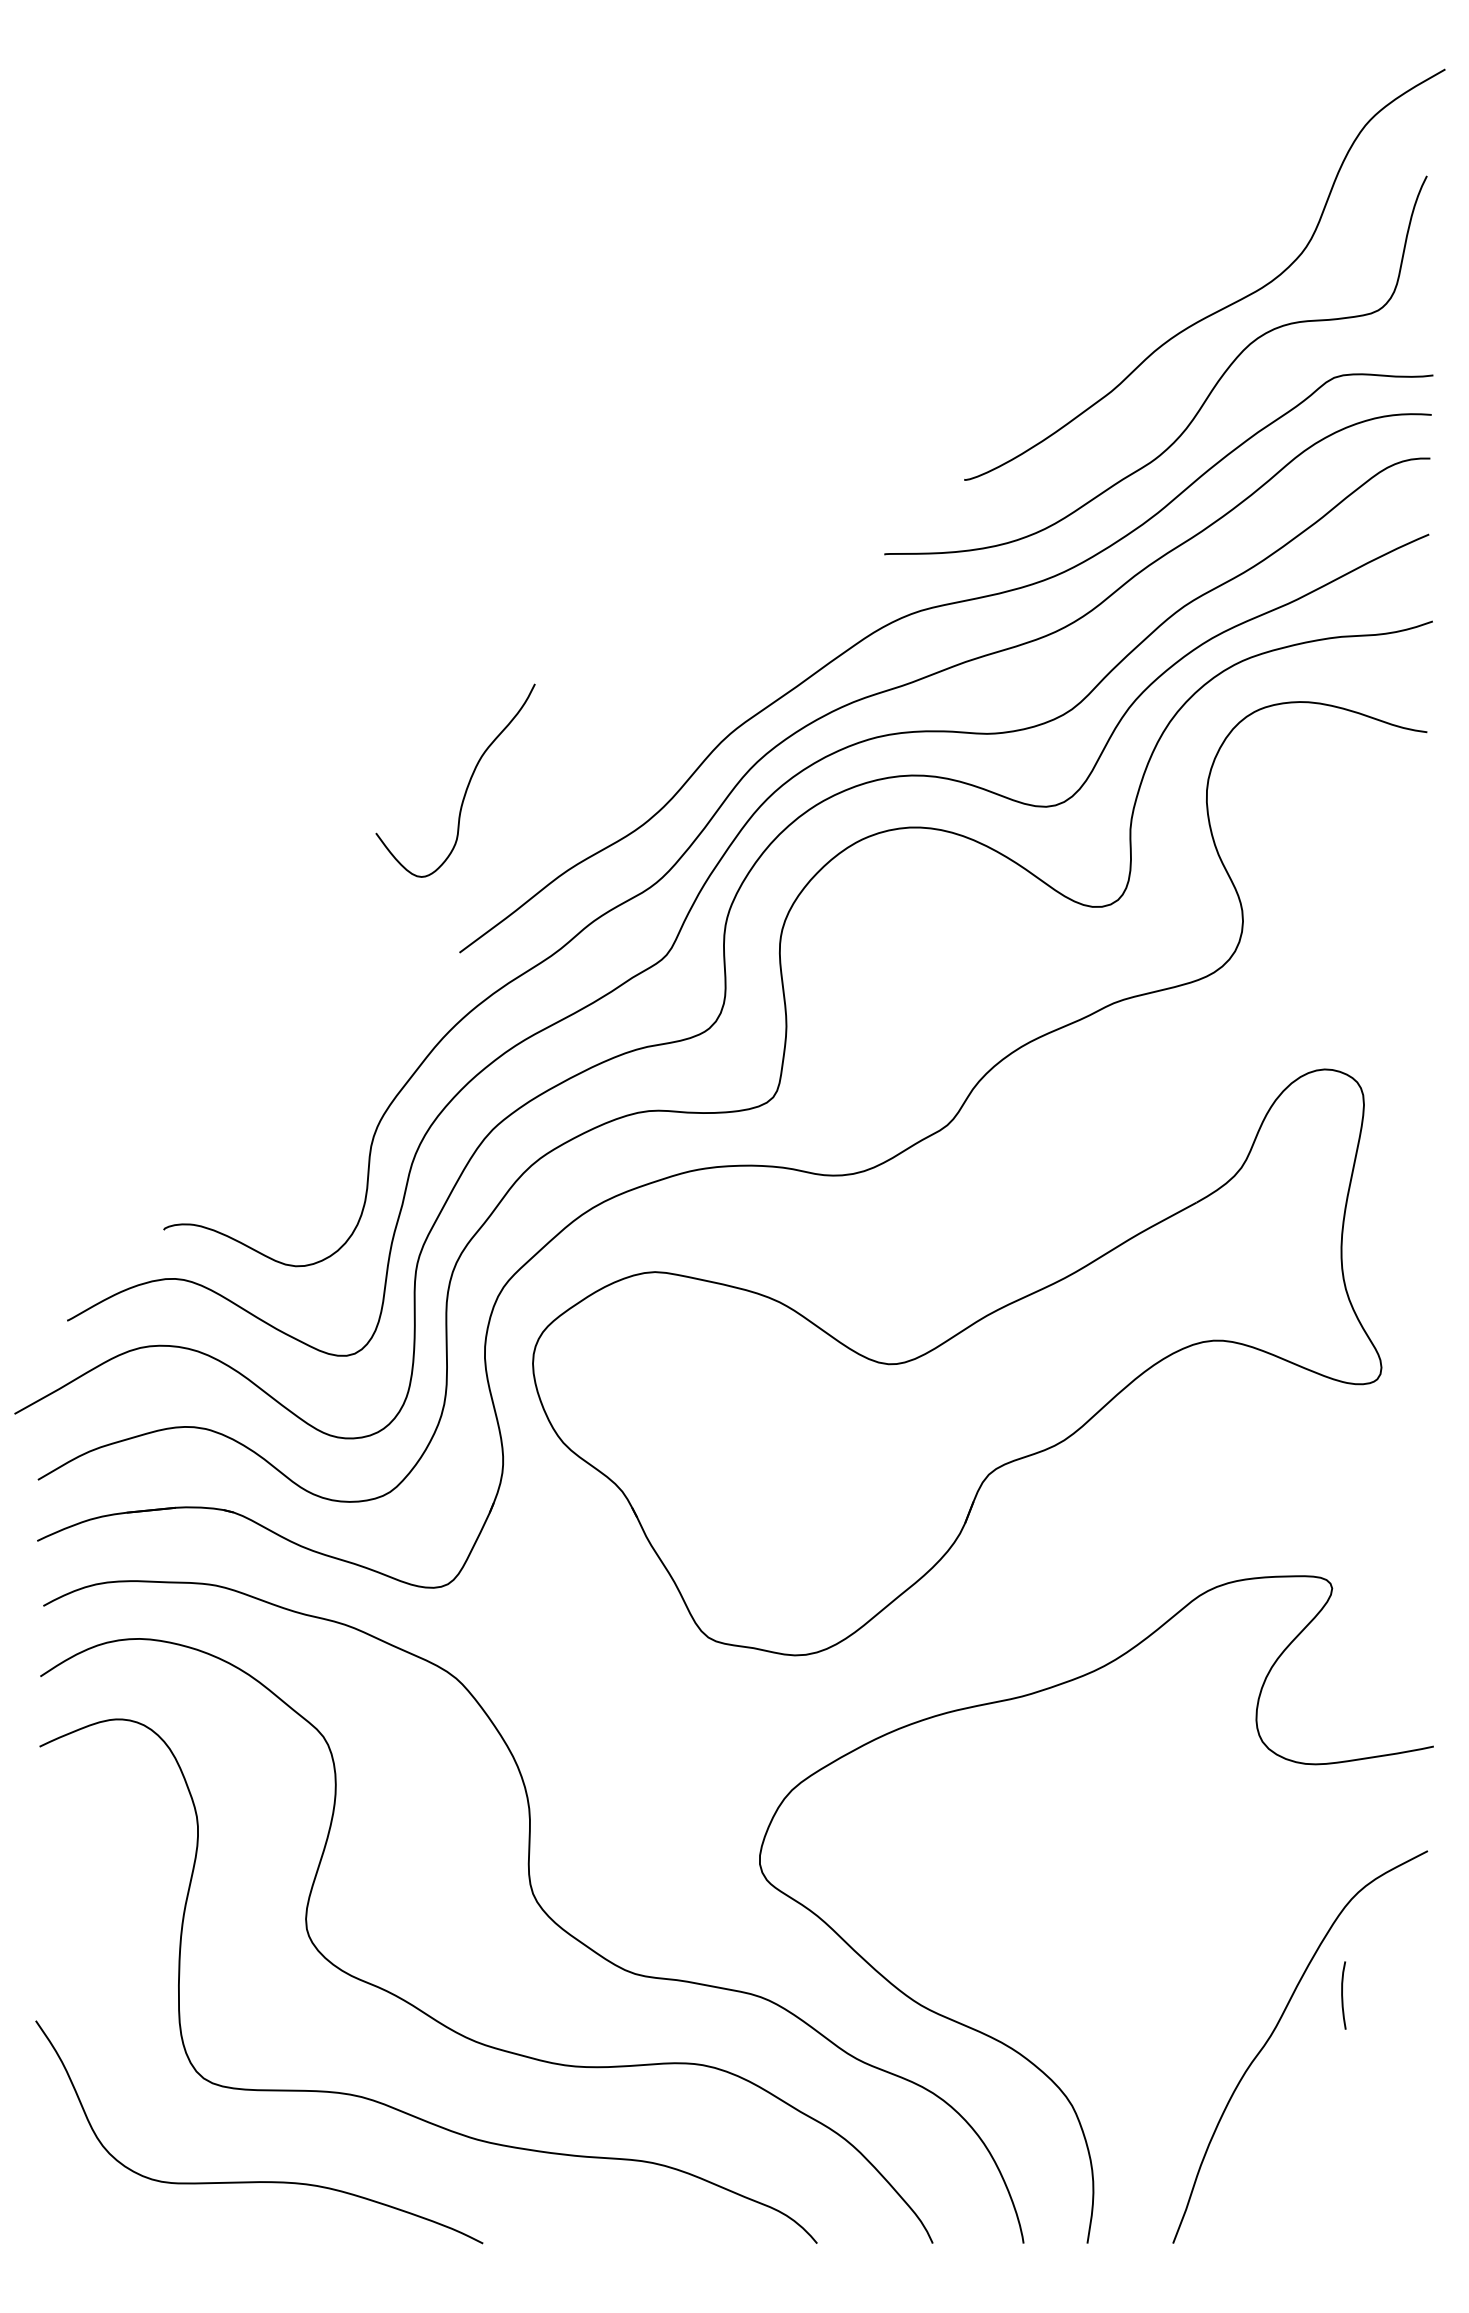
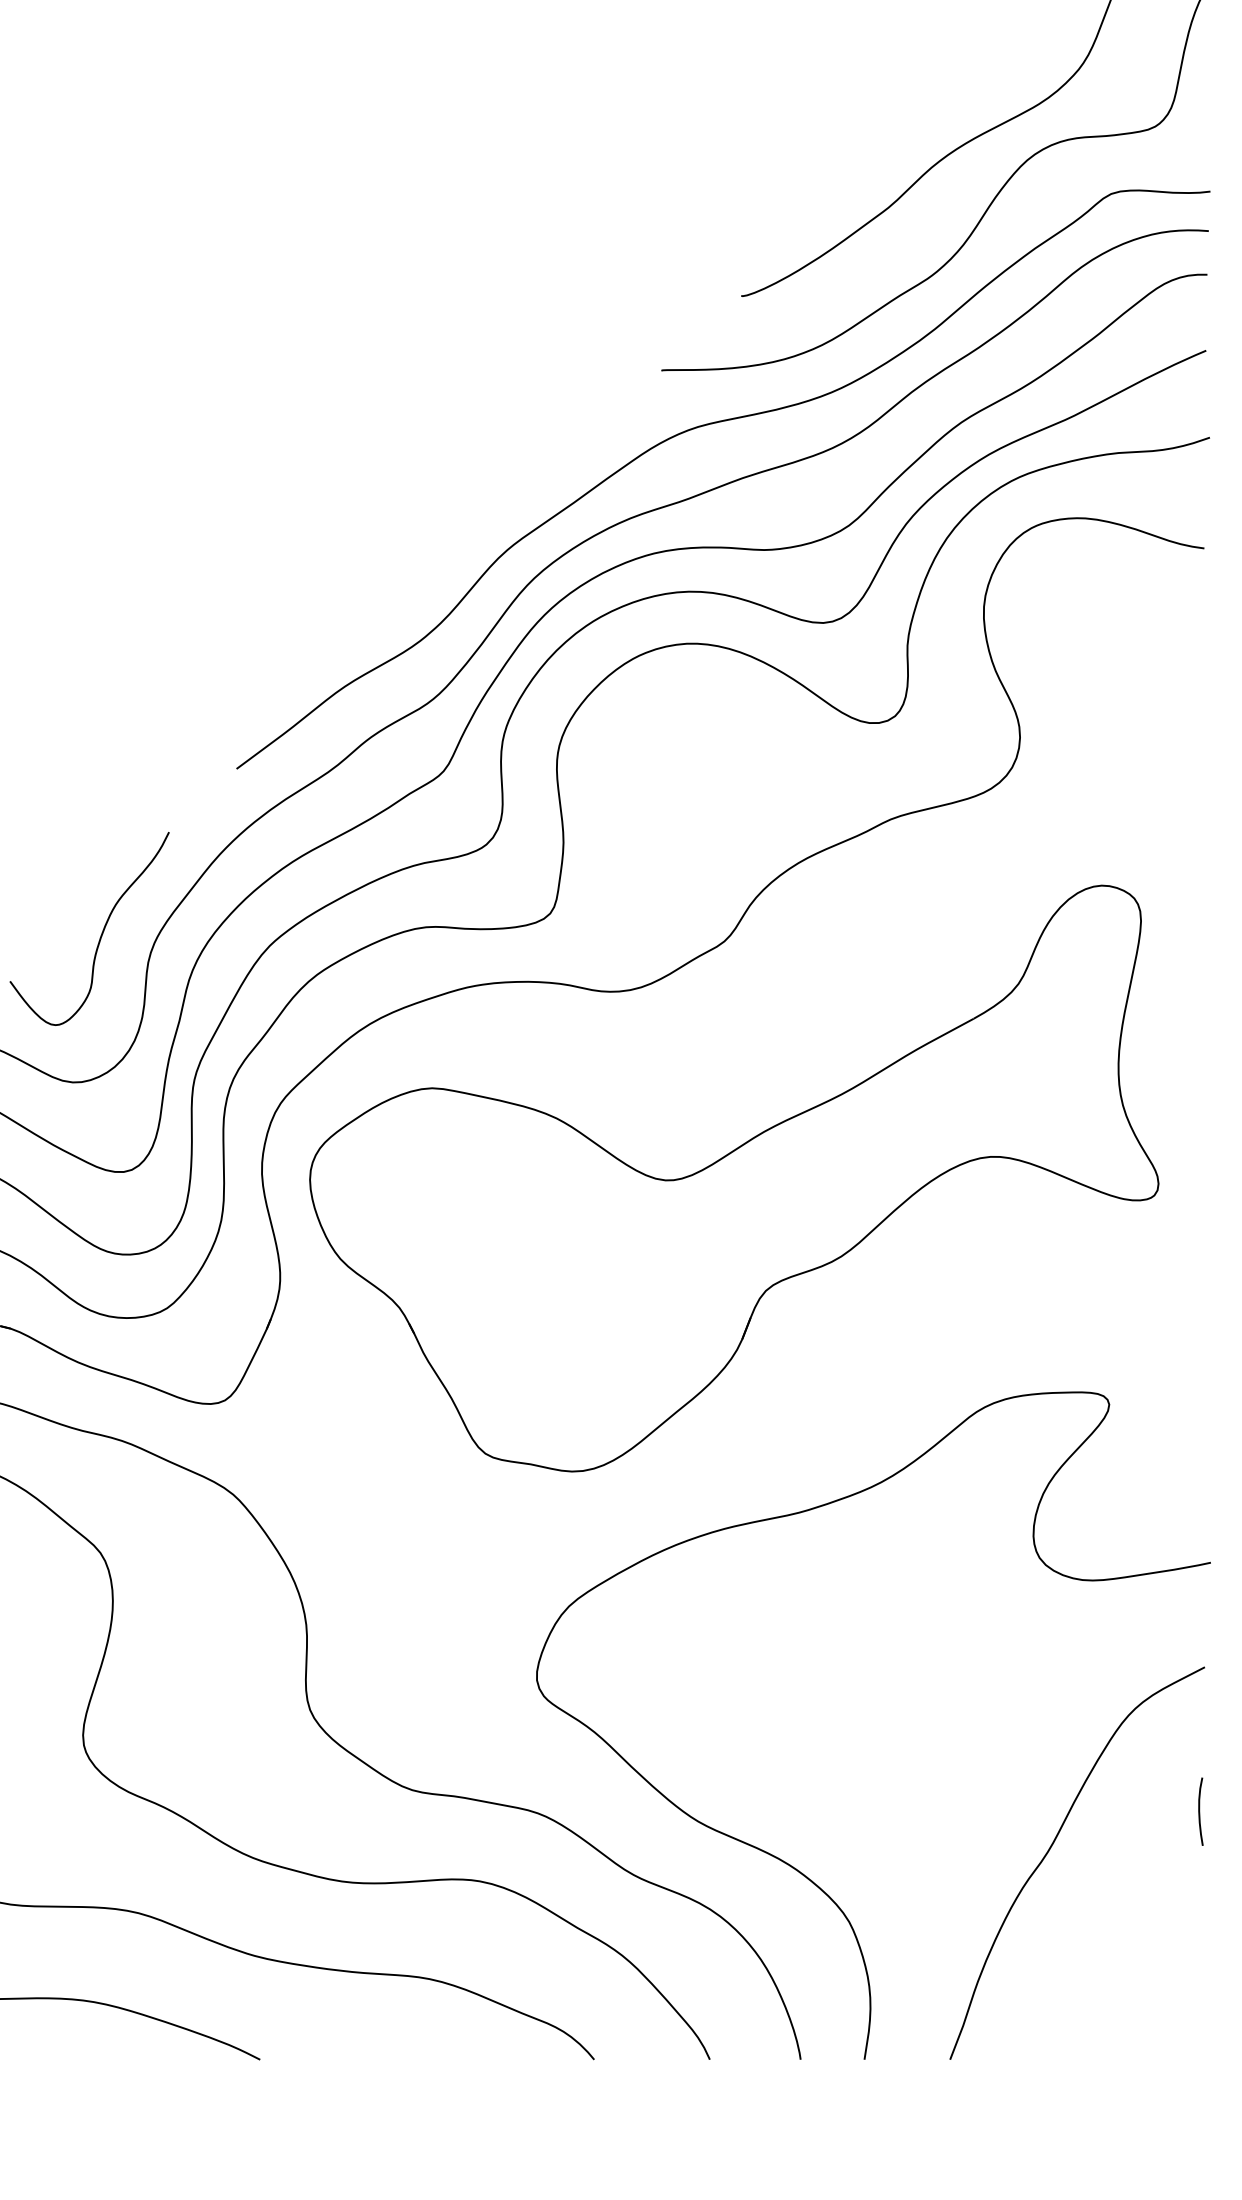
curve: (467, 784) -> (101, 932), moved
curve: (1342, 1995) -> (1199, 1811), moved

